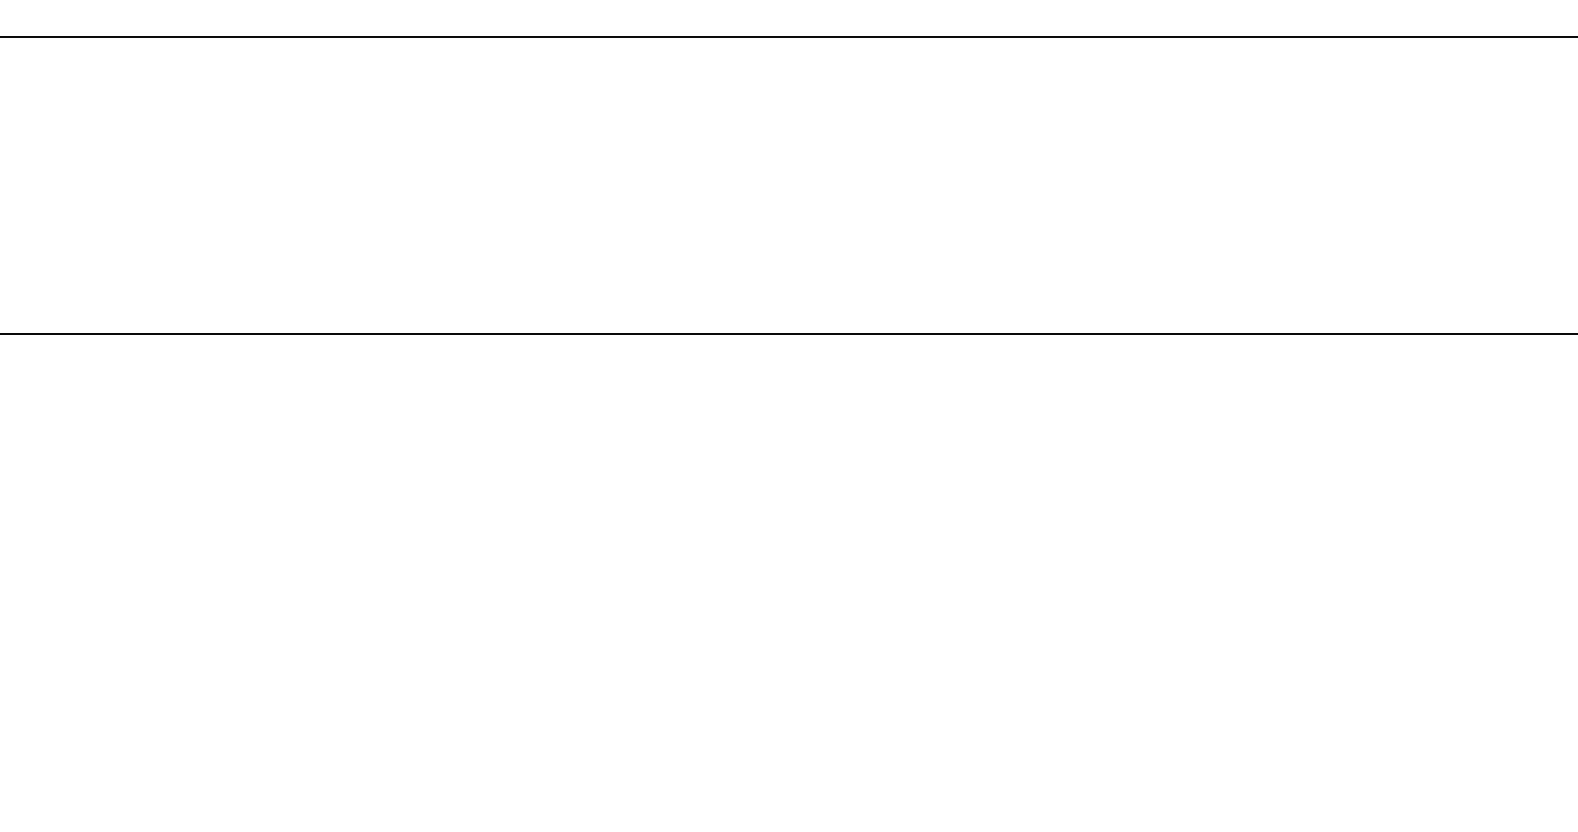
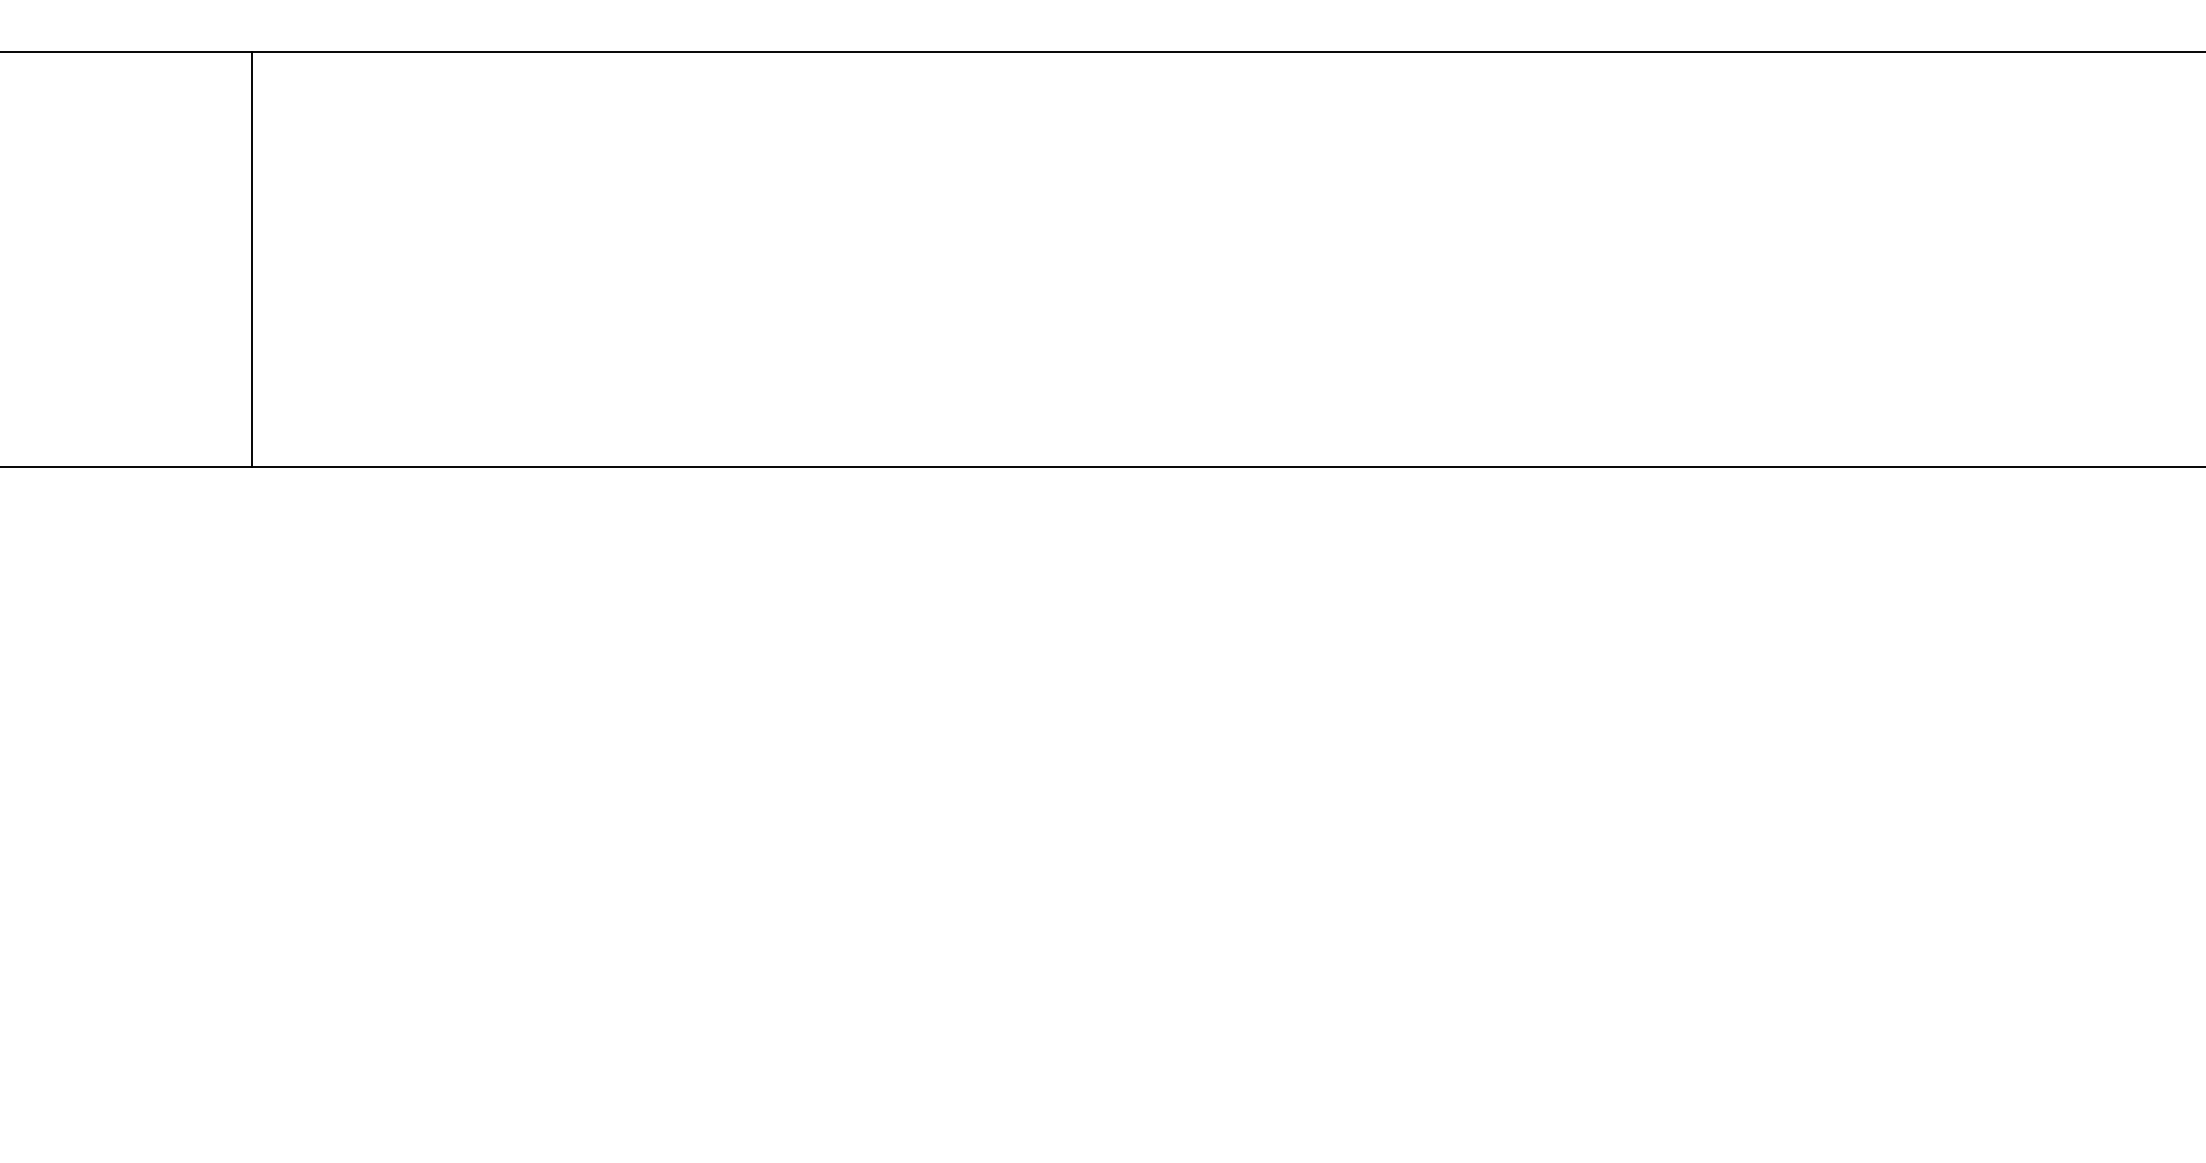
line: (180, 185) -> (252, 258), added

